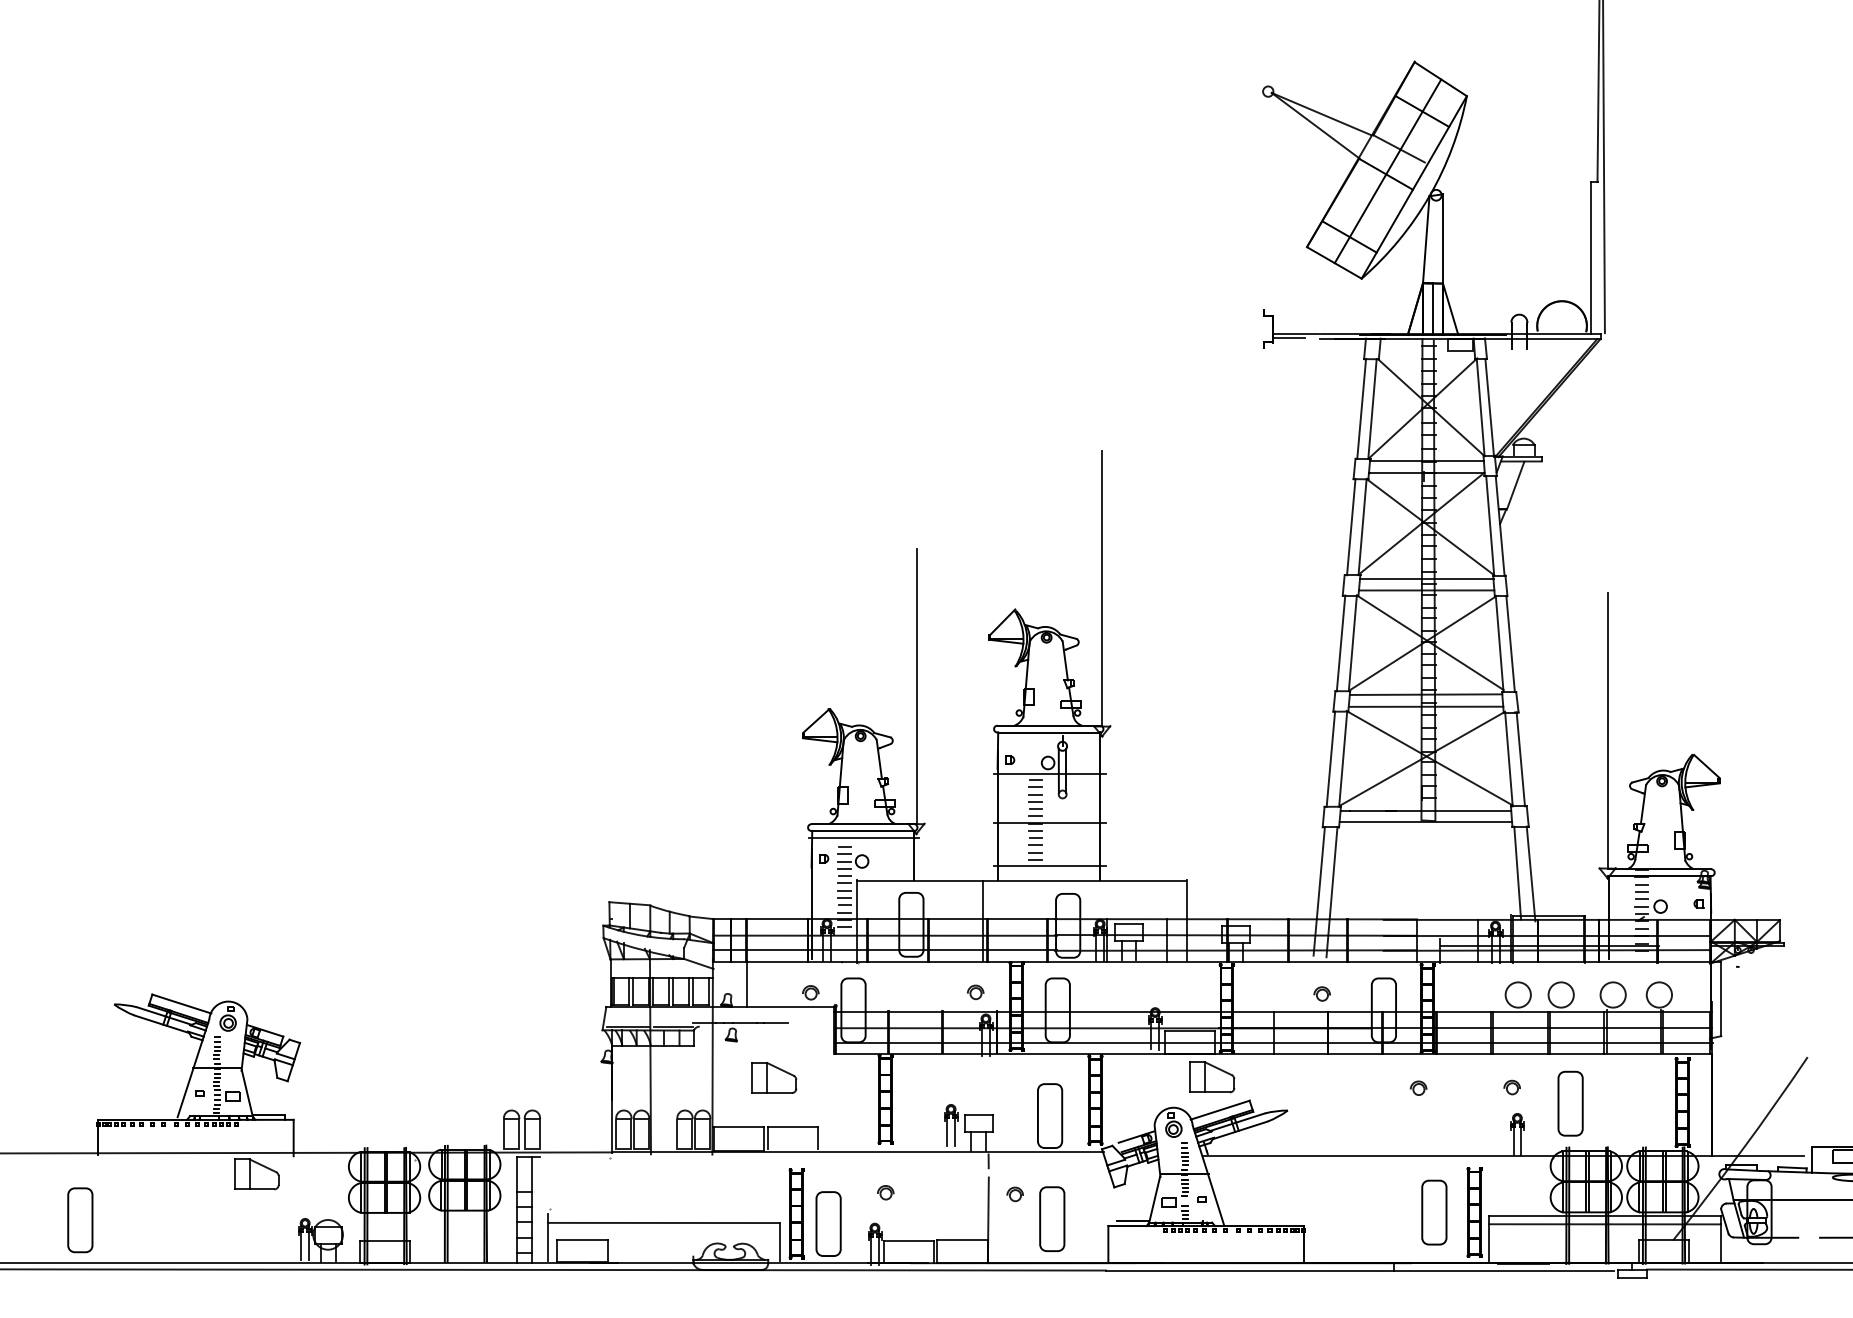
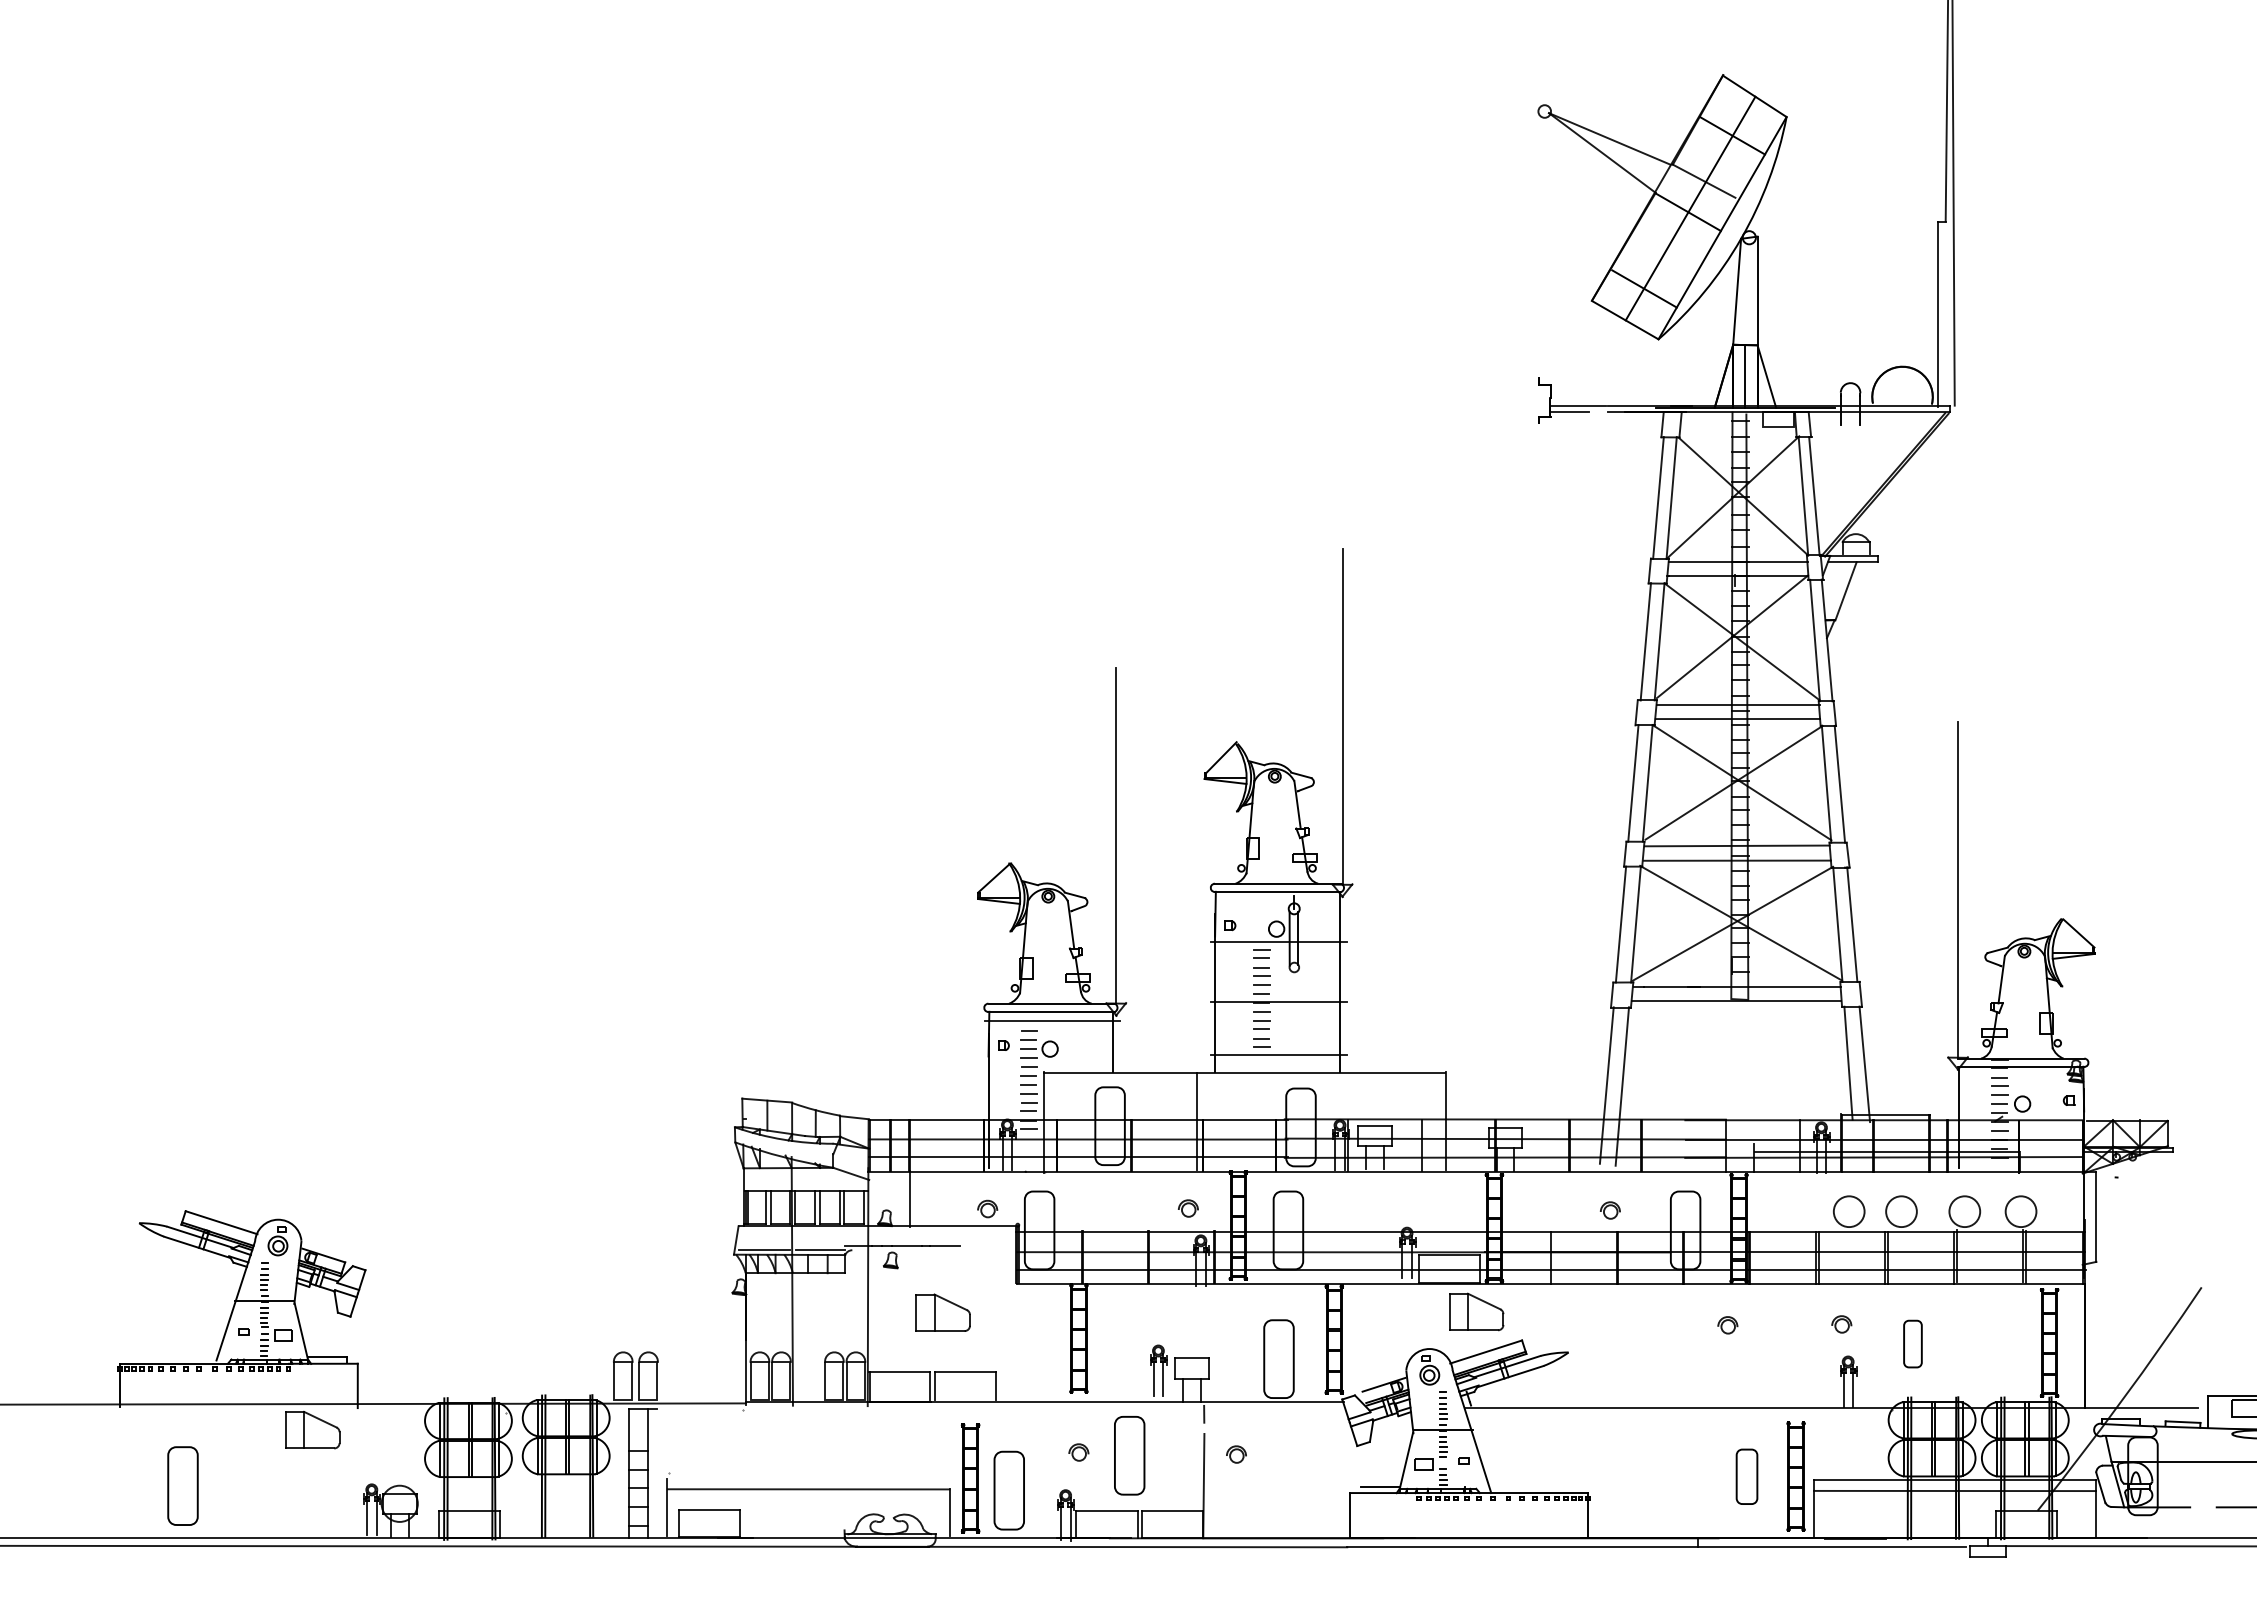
part: (1570, 1103) -> (1912, 1343), size x0.6
part: (1433, 1212) -> (1746, 1476), size x0.7
part: (1052, 1218) -> (1129, 1455), moved
part: (79, 1219) -> (182, 1485), moved

